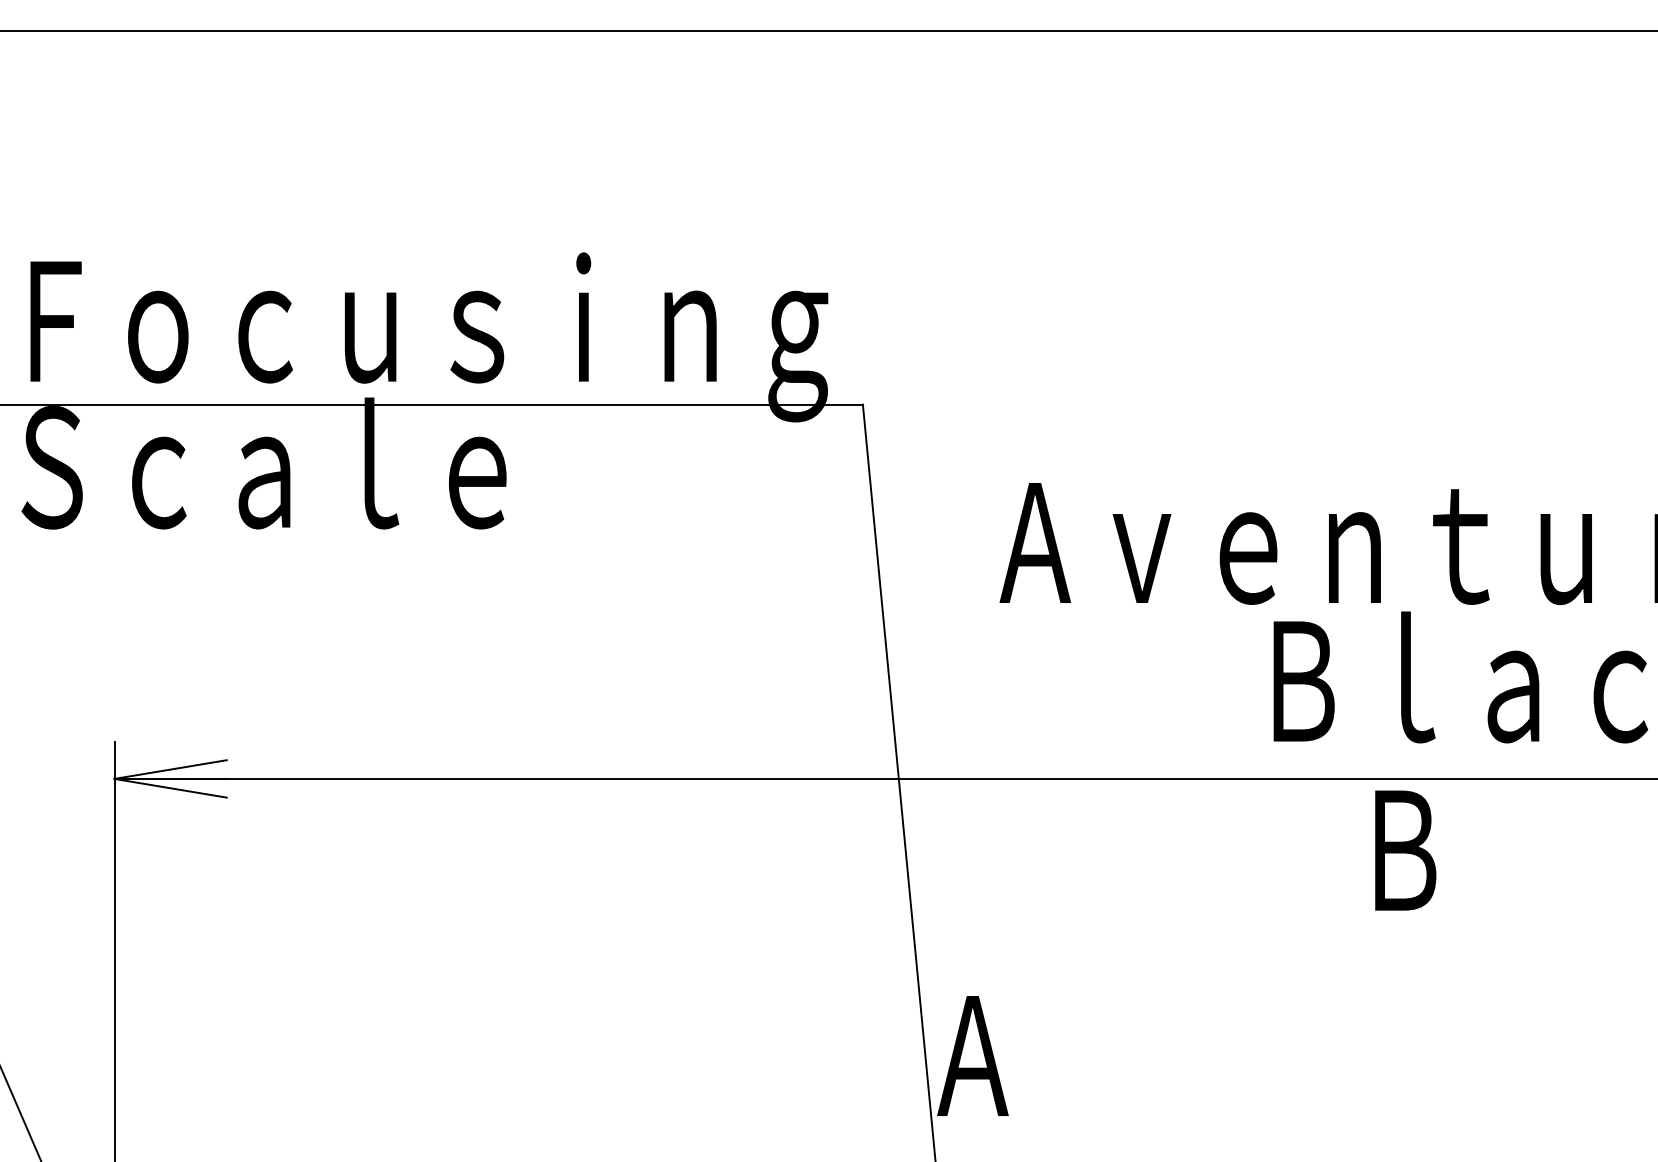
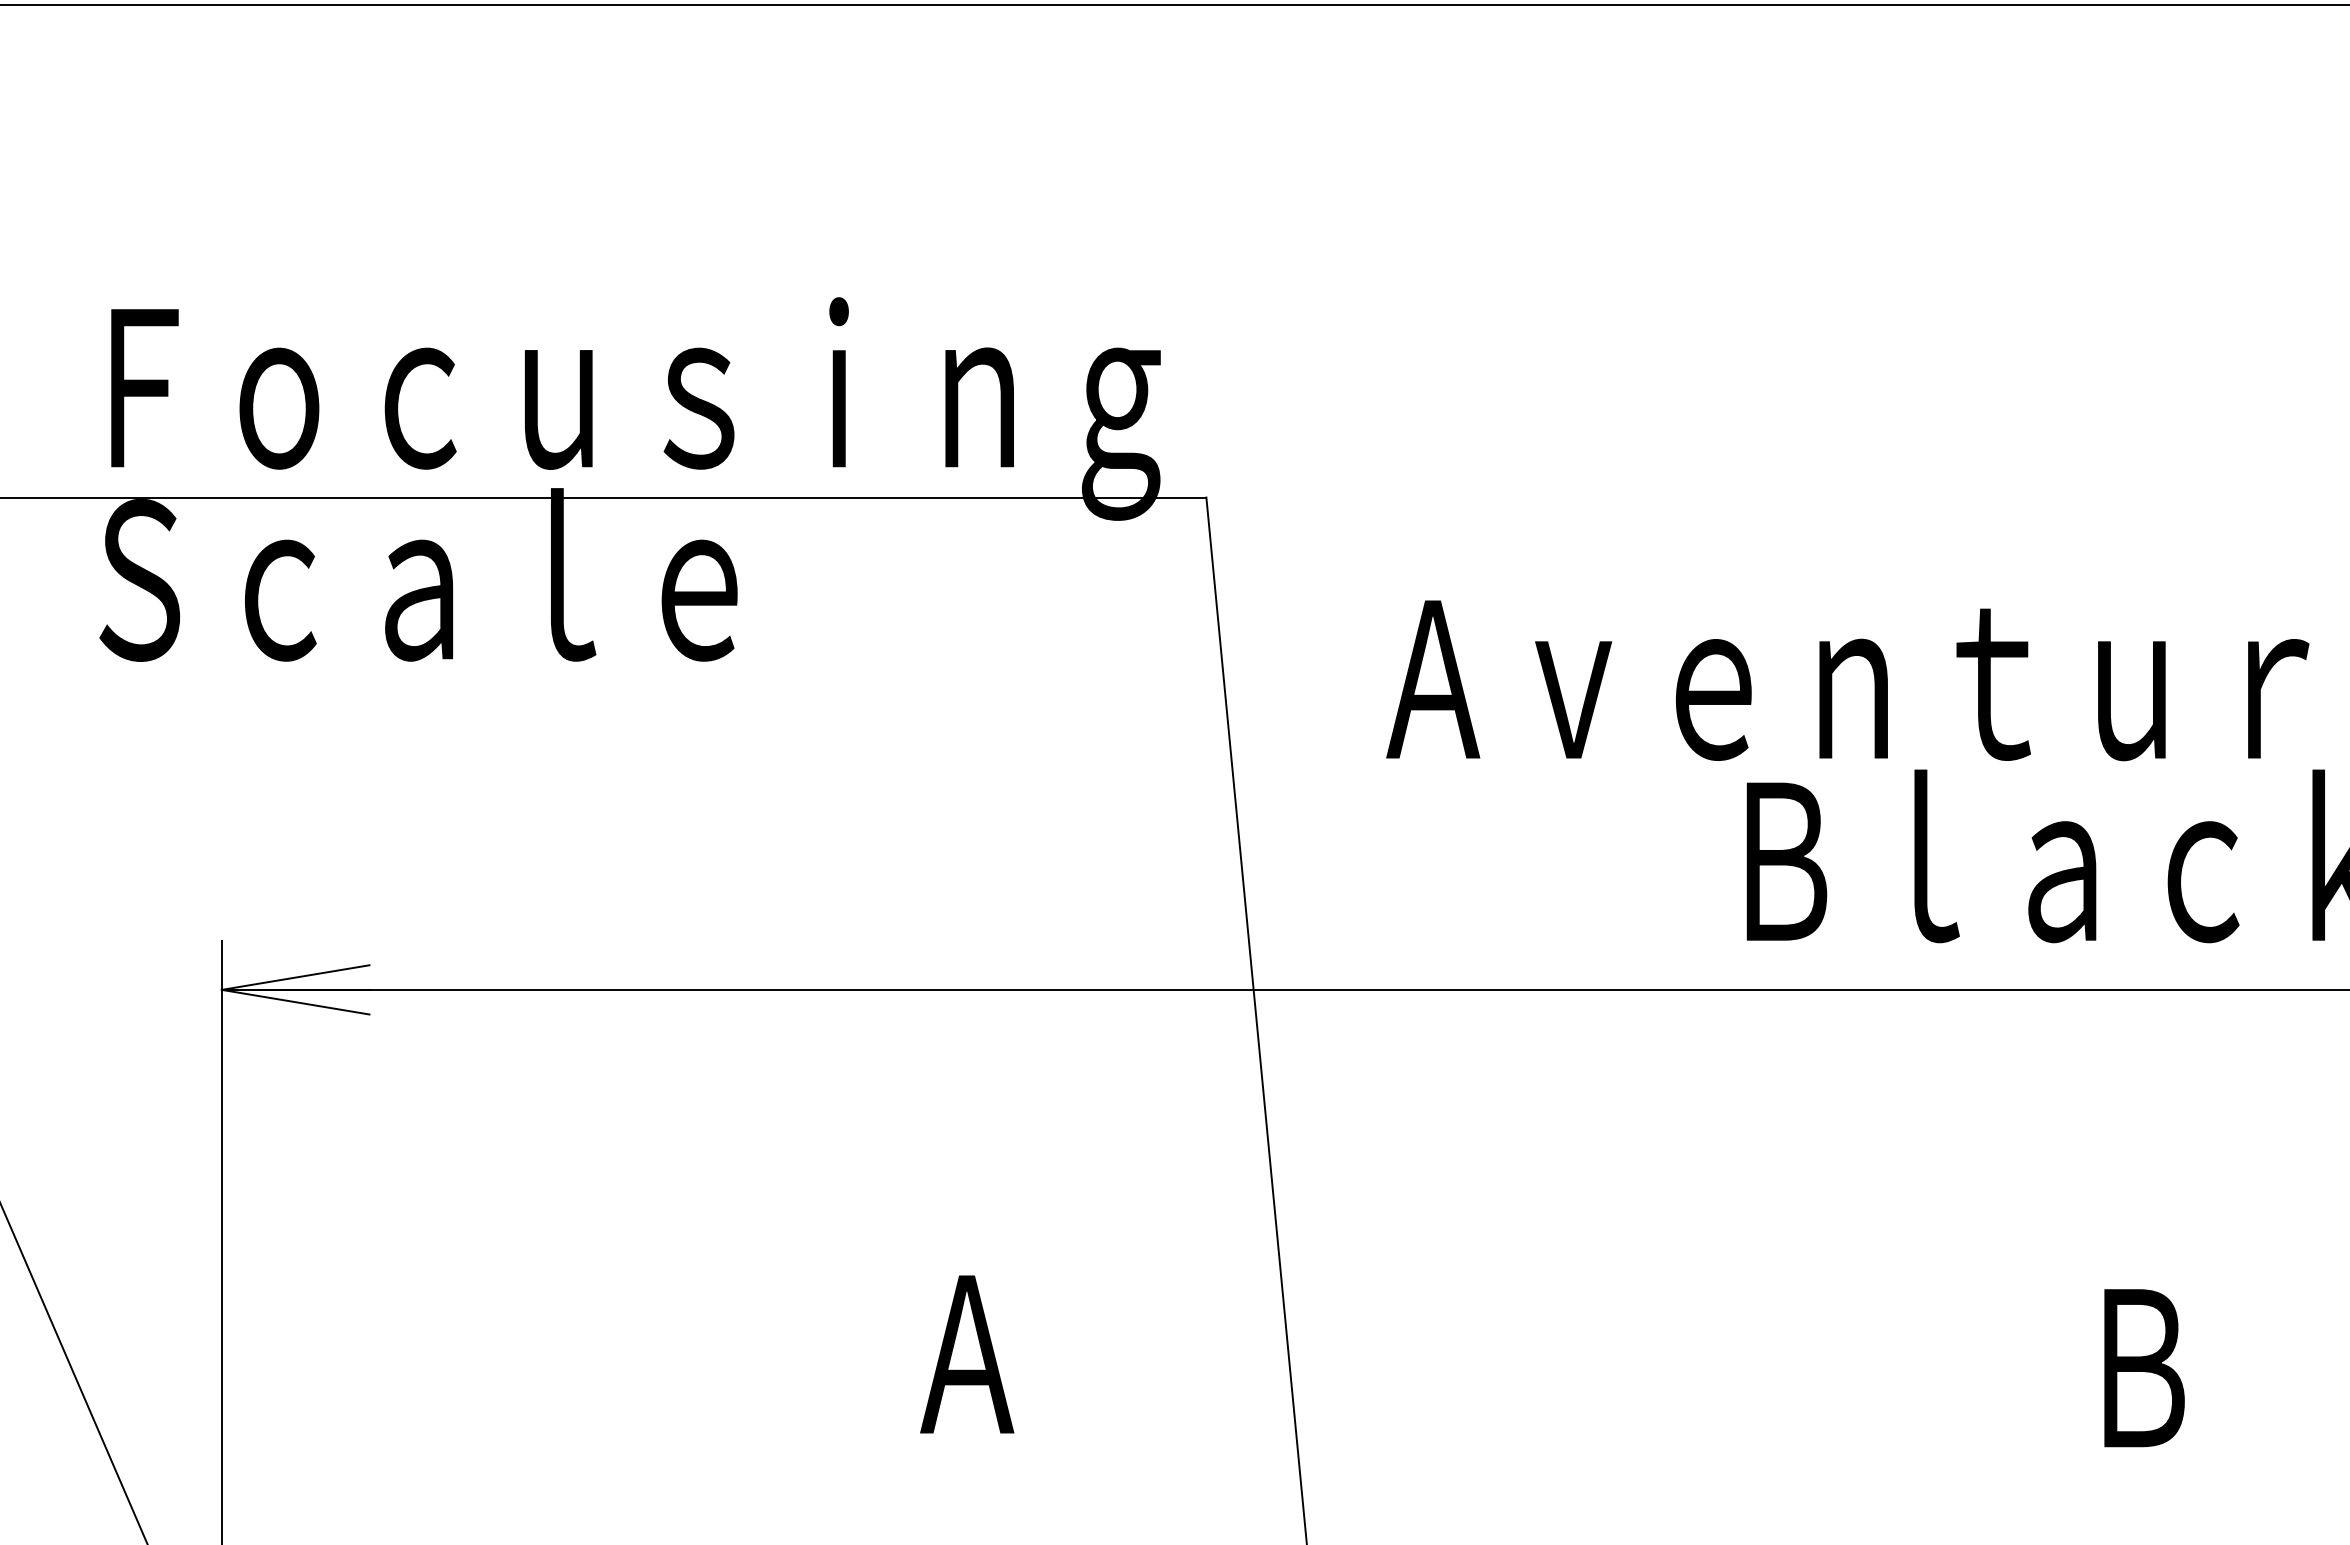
text: (1405, 850) -> (2144, 1368), moved
text: (973, 1056) -> (967, 1354), moved

